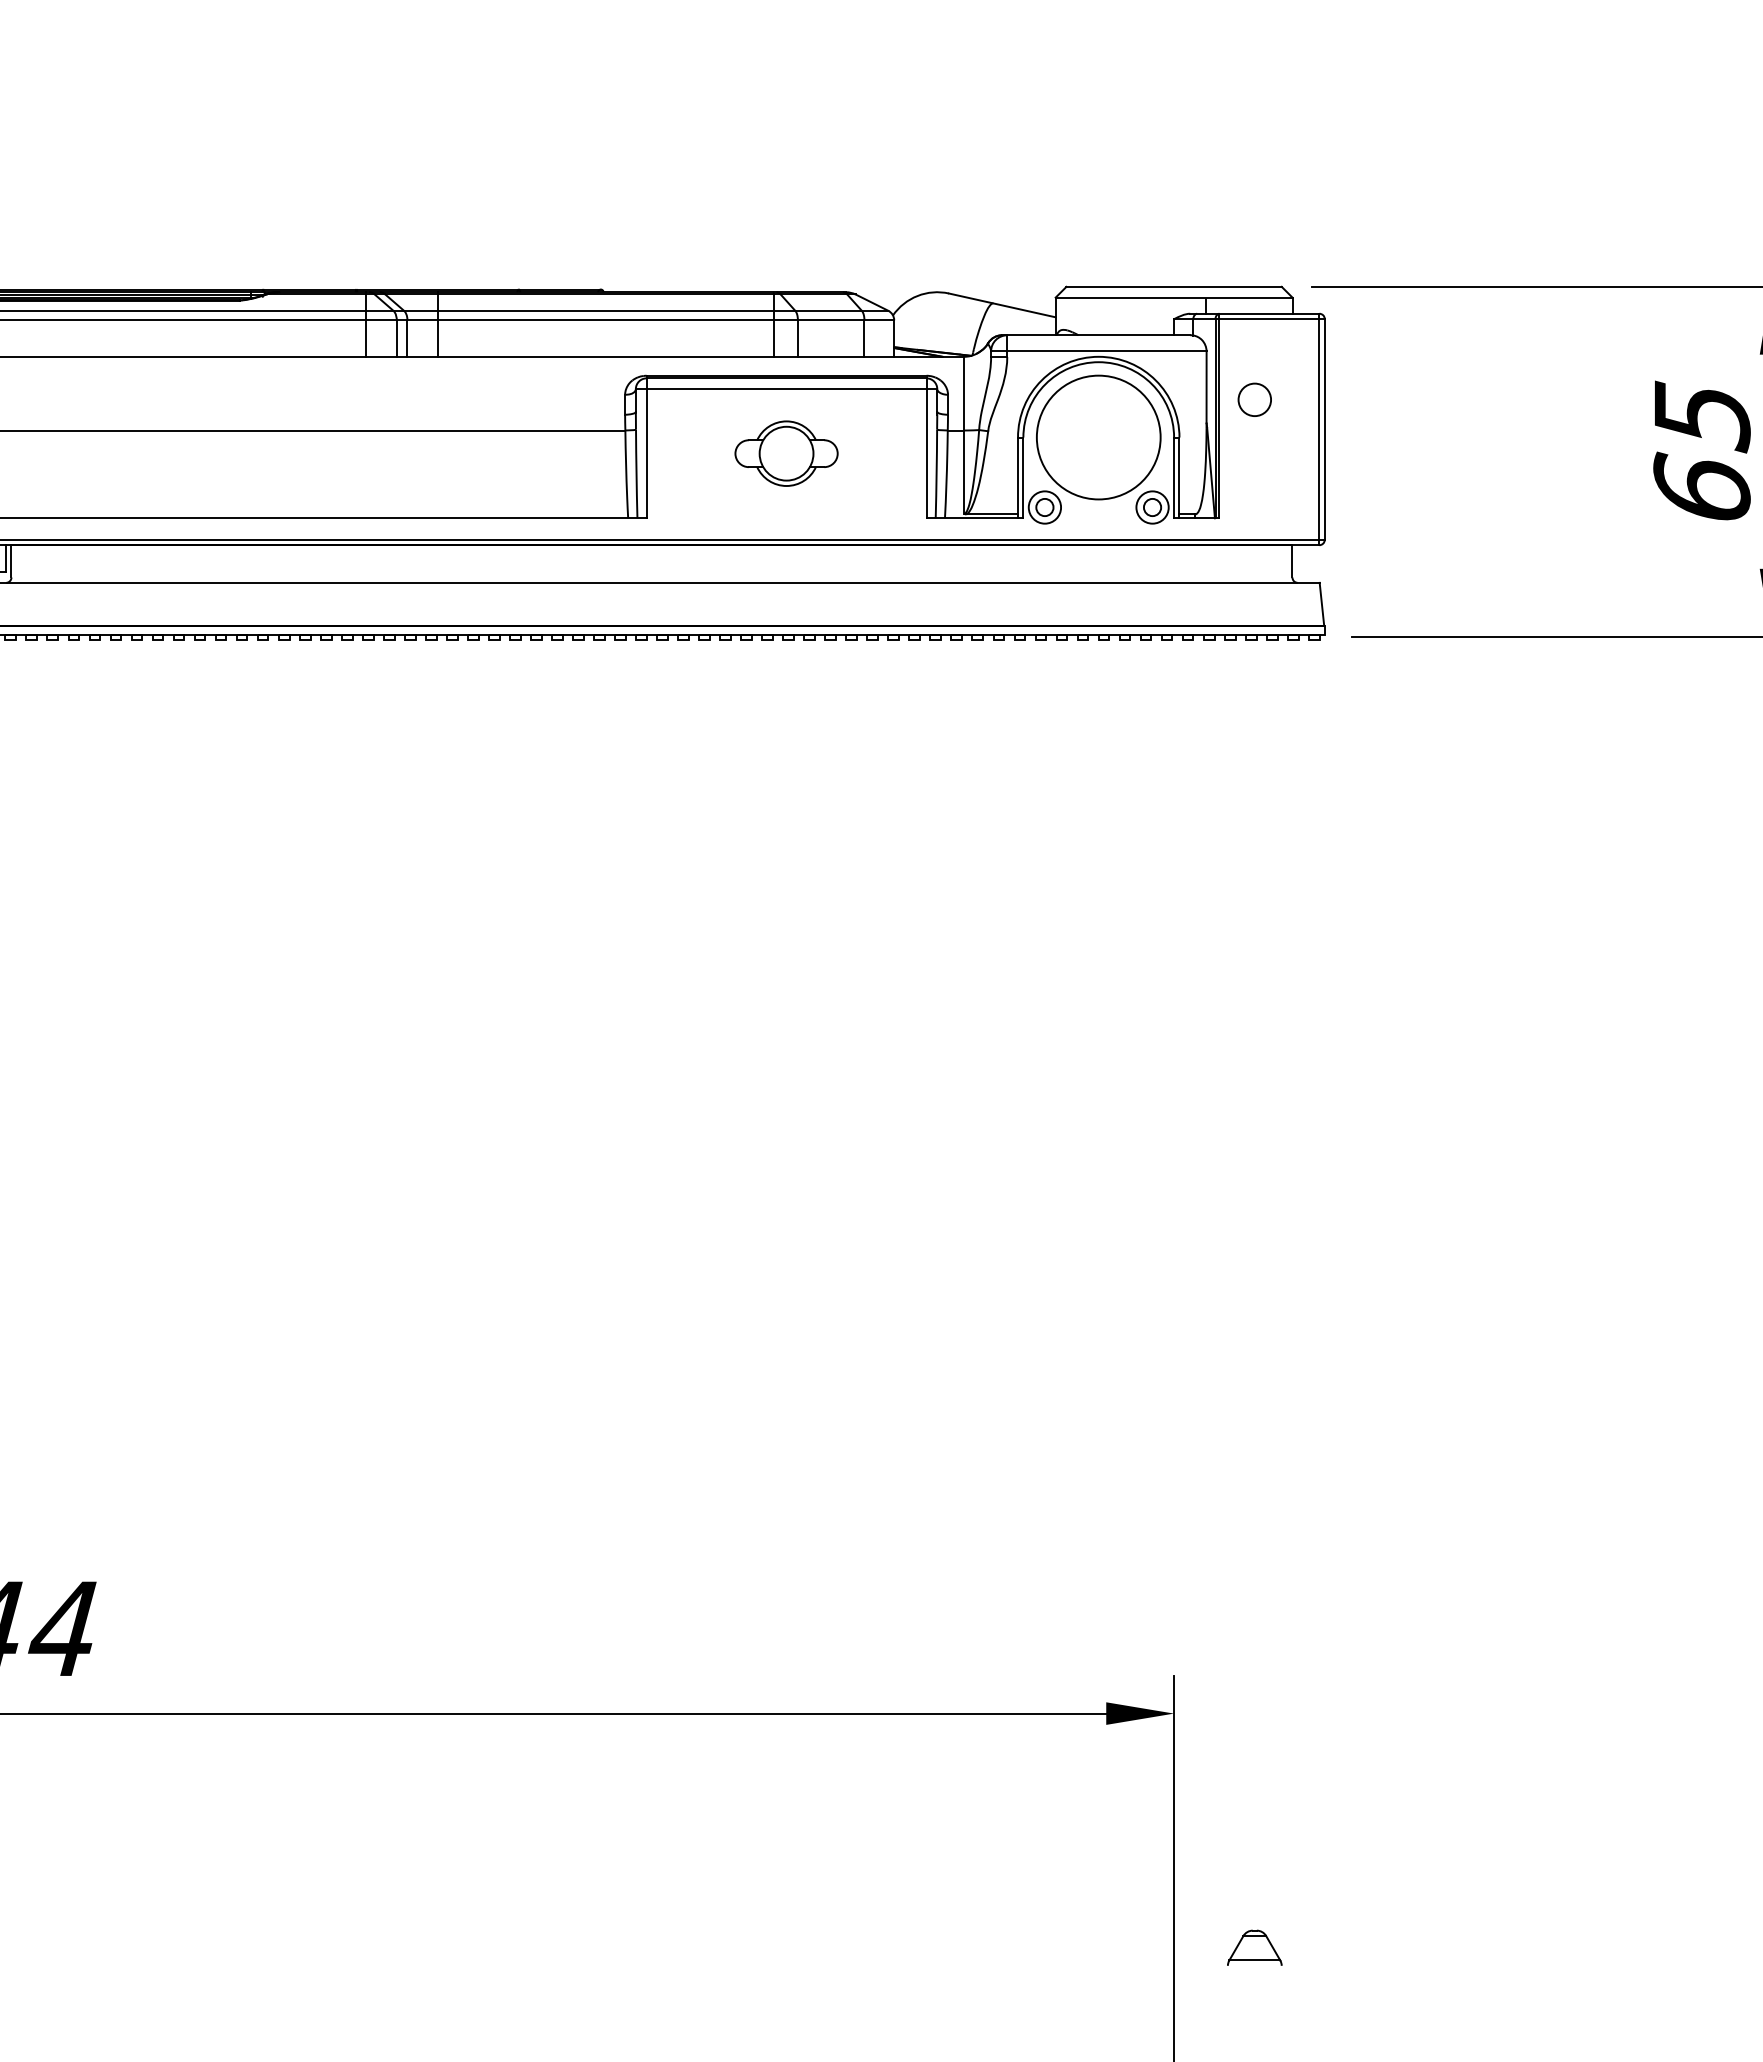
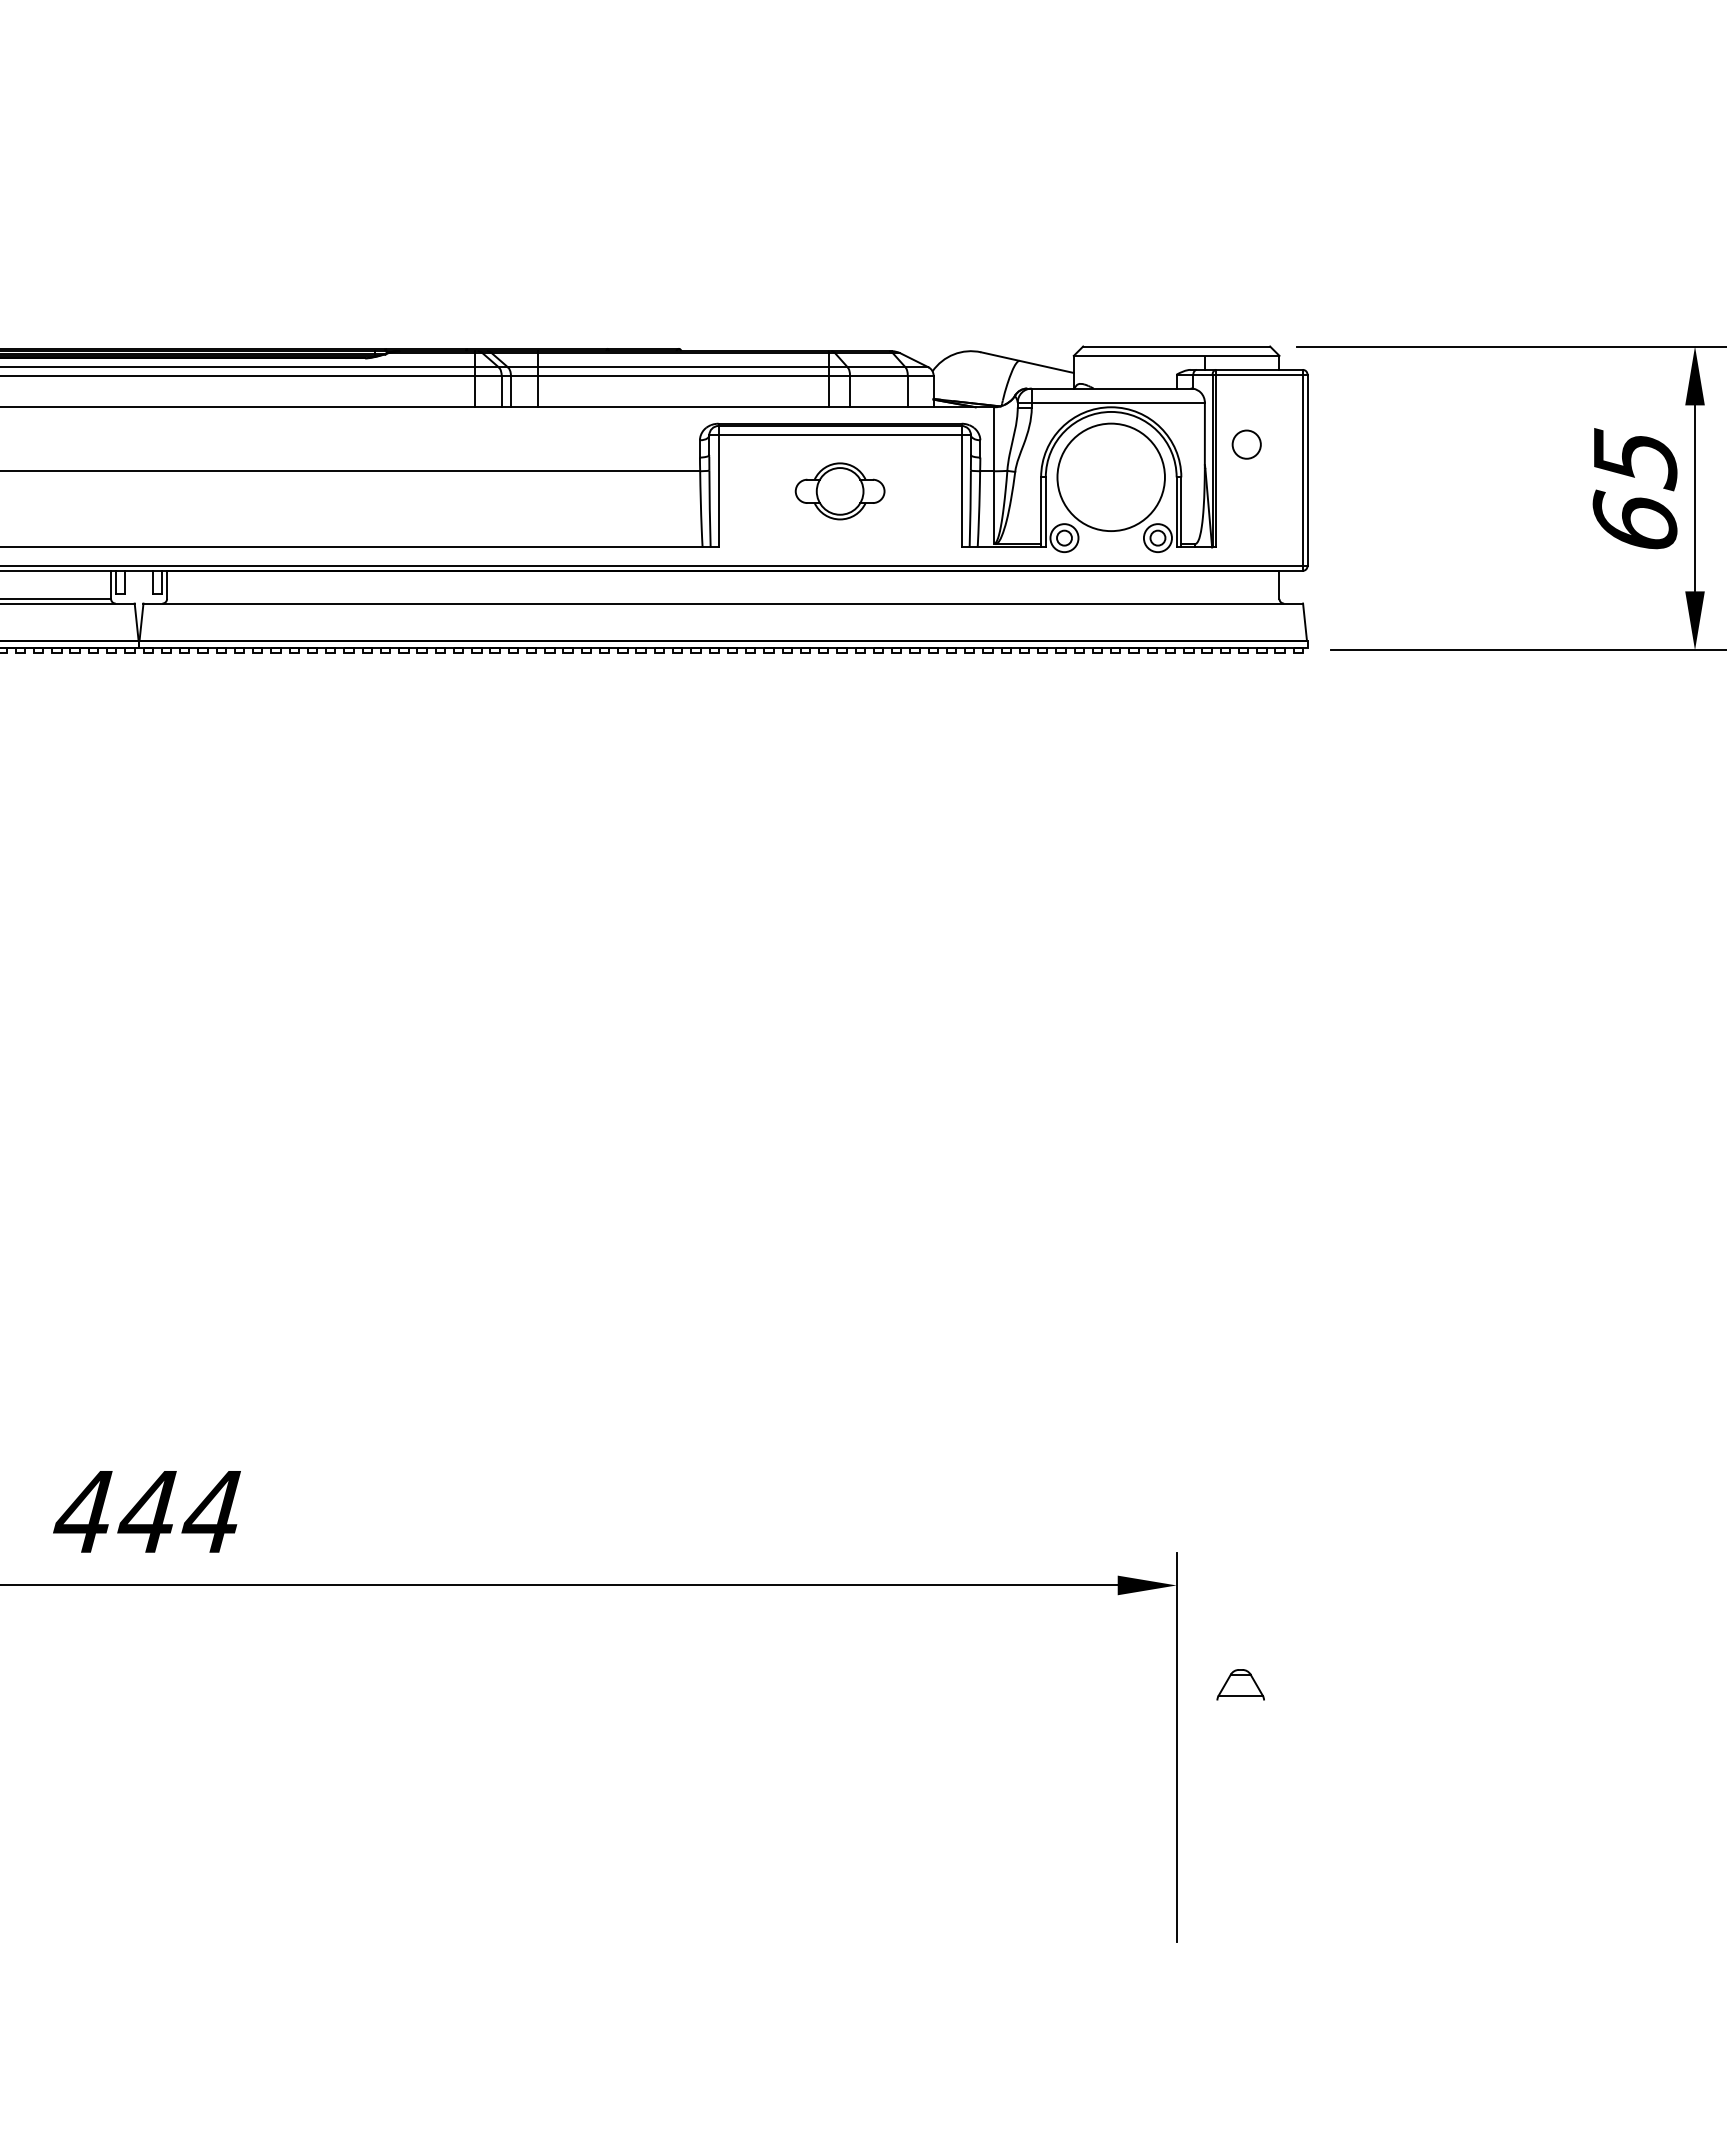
part: (1254, 1947) -> (1240, 1684), moved

